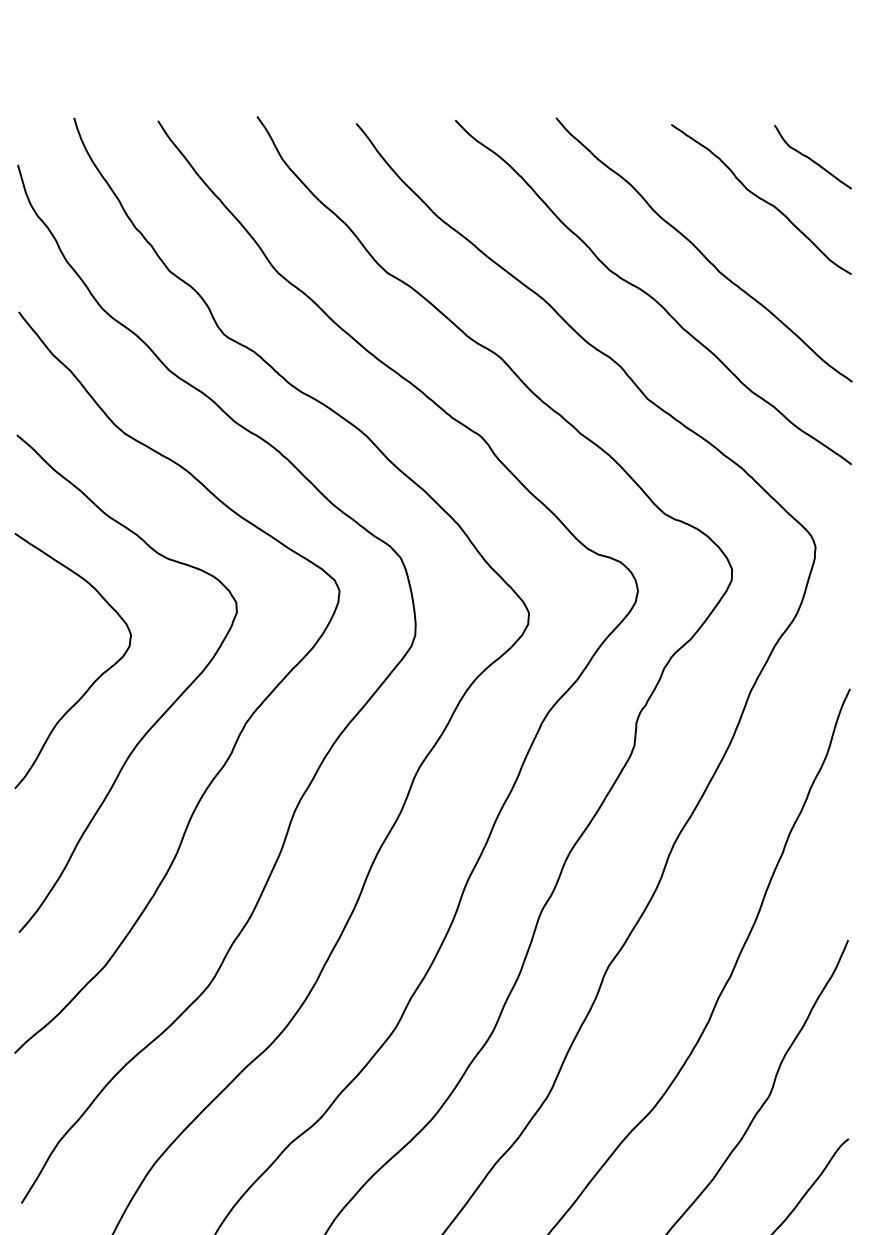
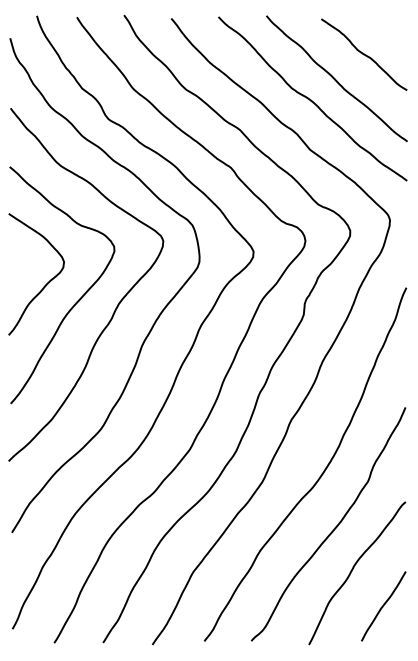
curve: (810, 157) -> (387, 34), removed

